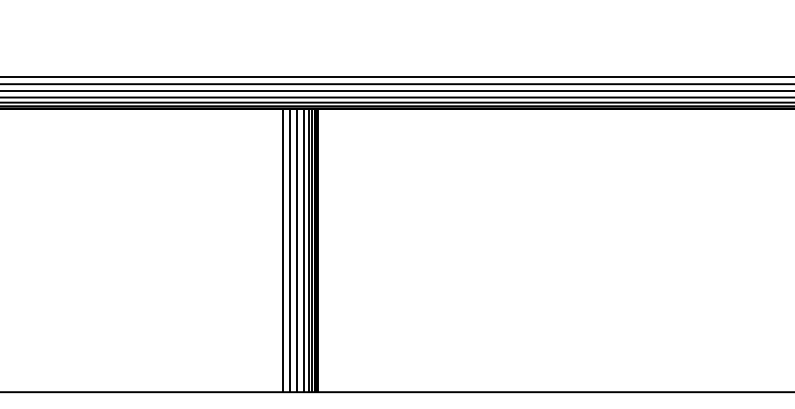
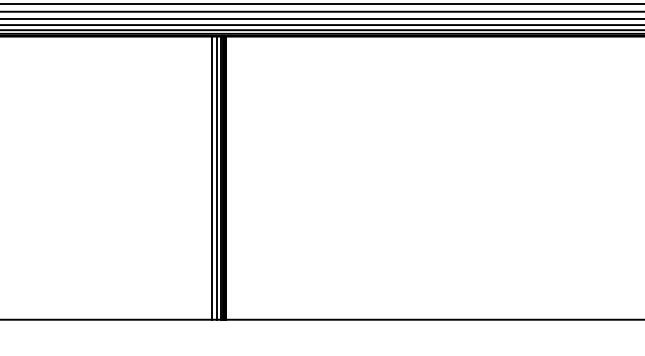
line: (283, 250) -> (191, 178), removed
line: (290, 250) -> (198, 178), removed
line: (297, 250) -> (205, 178), removed

